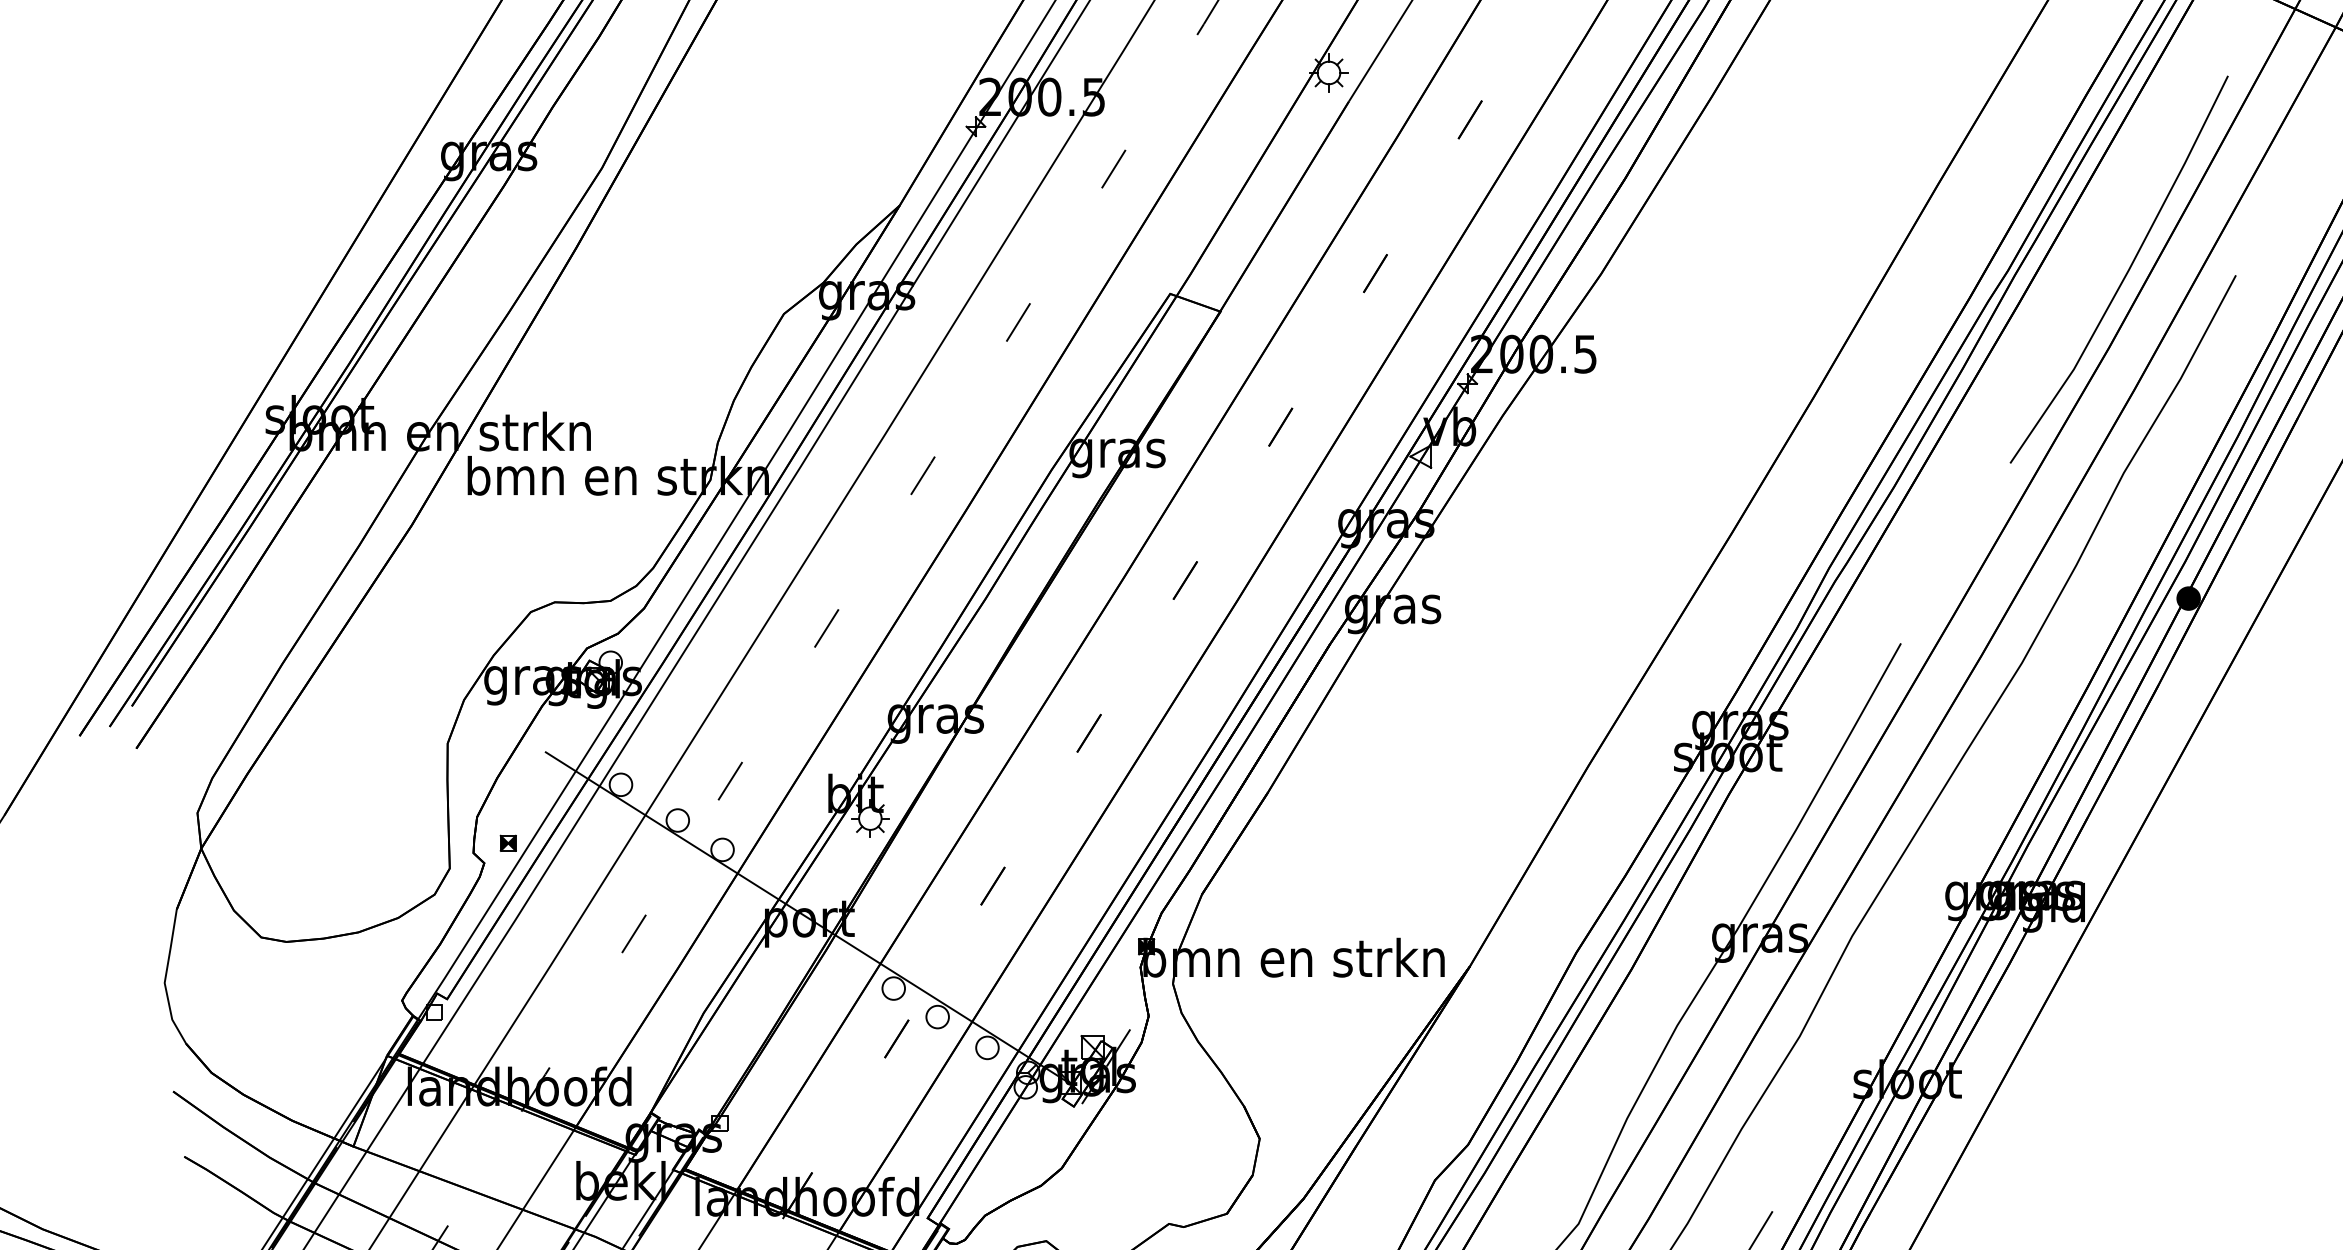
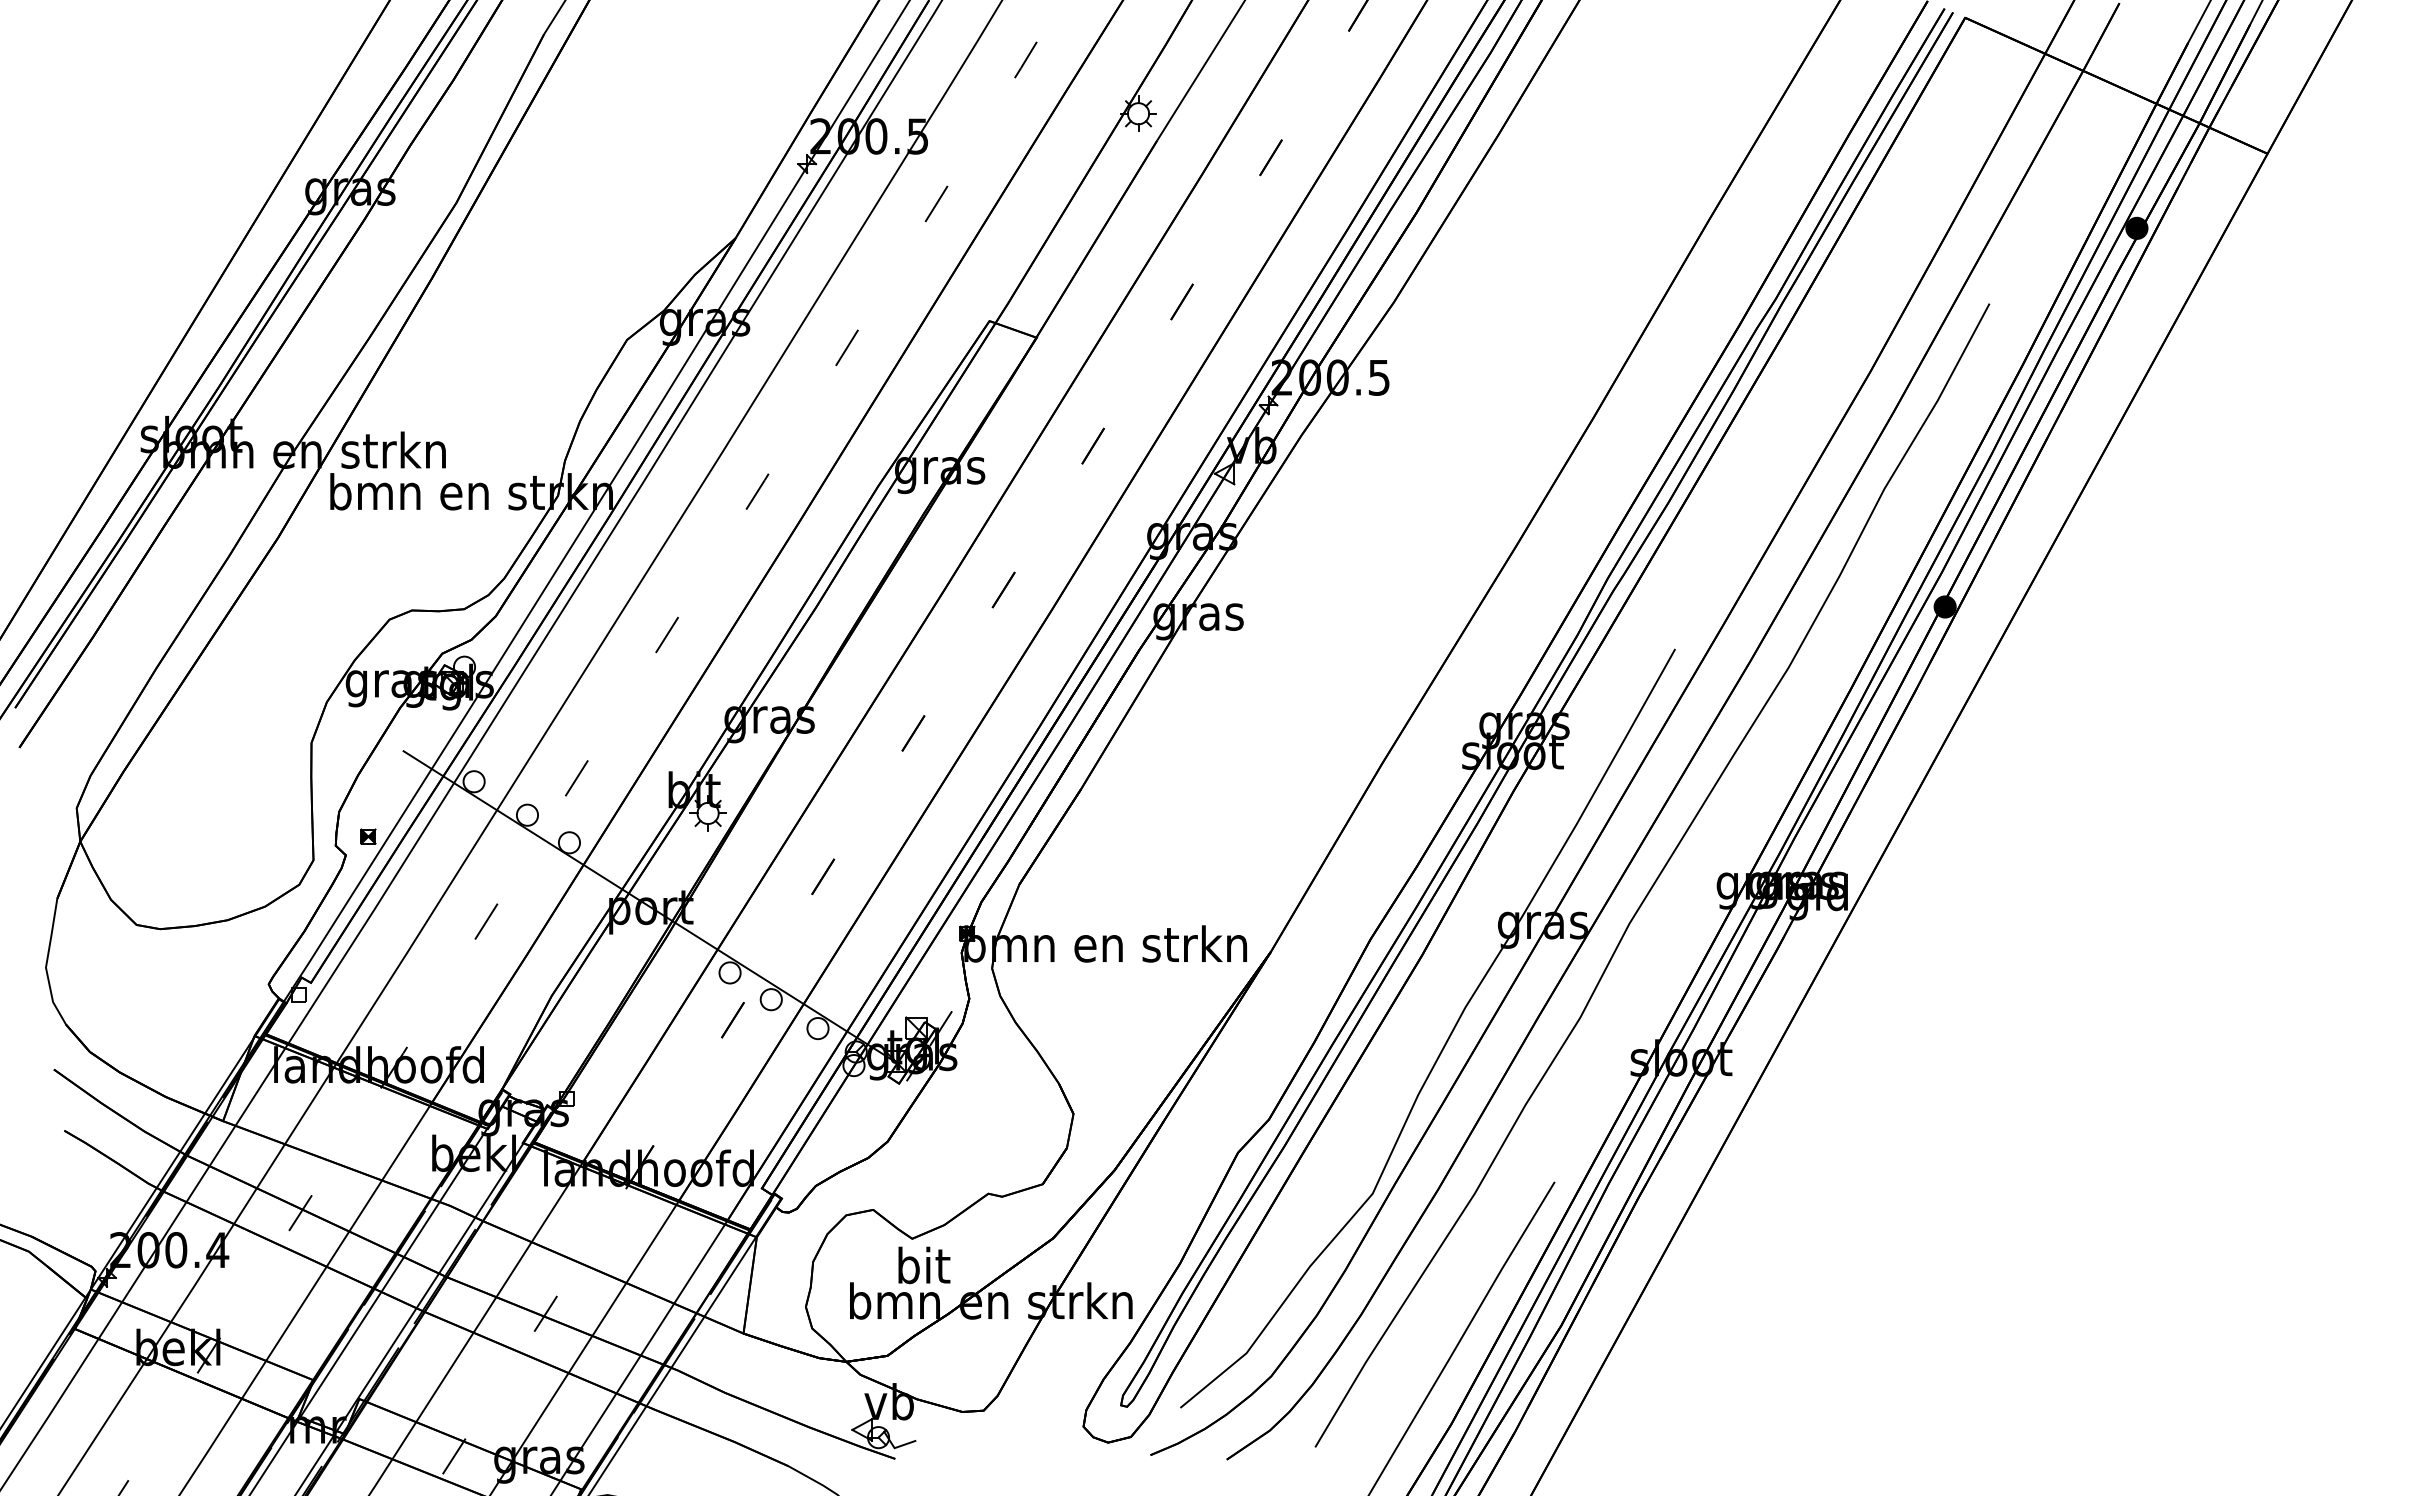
line: (2125, 274) -> (1885, 302), removed

